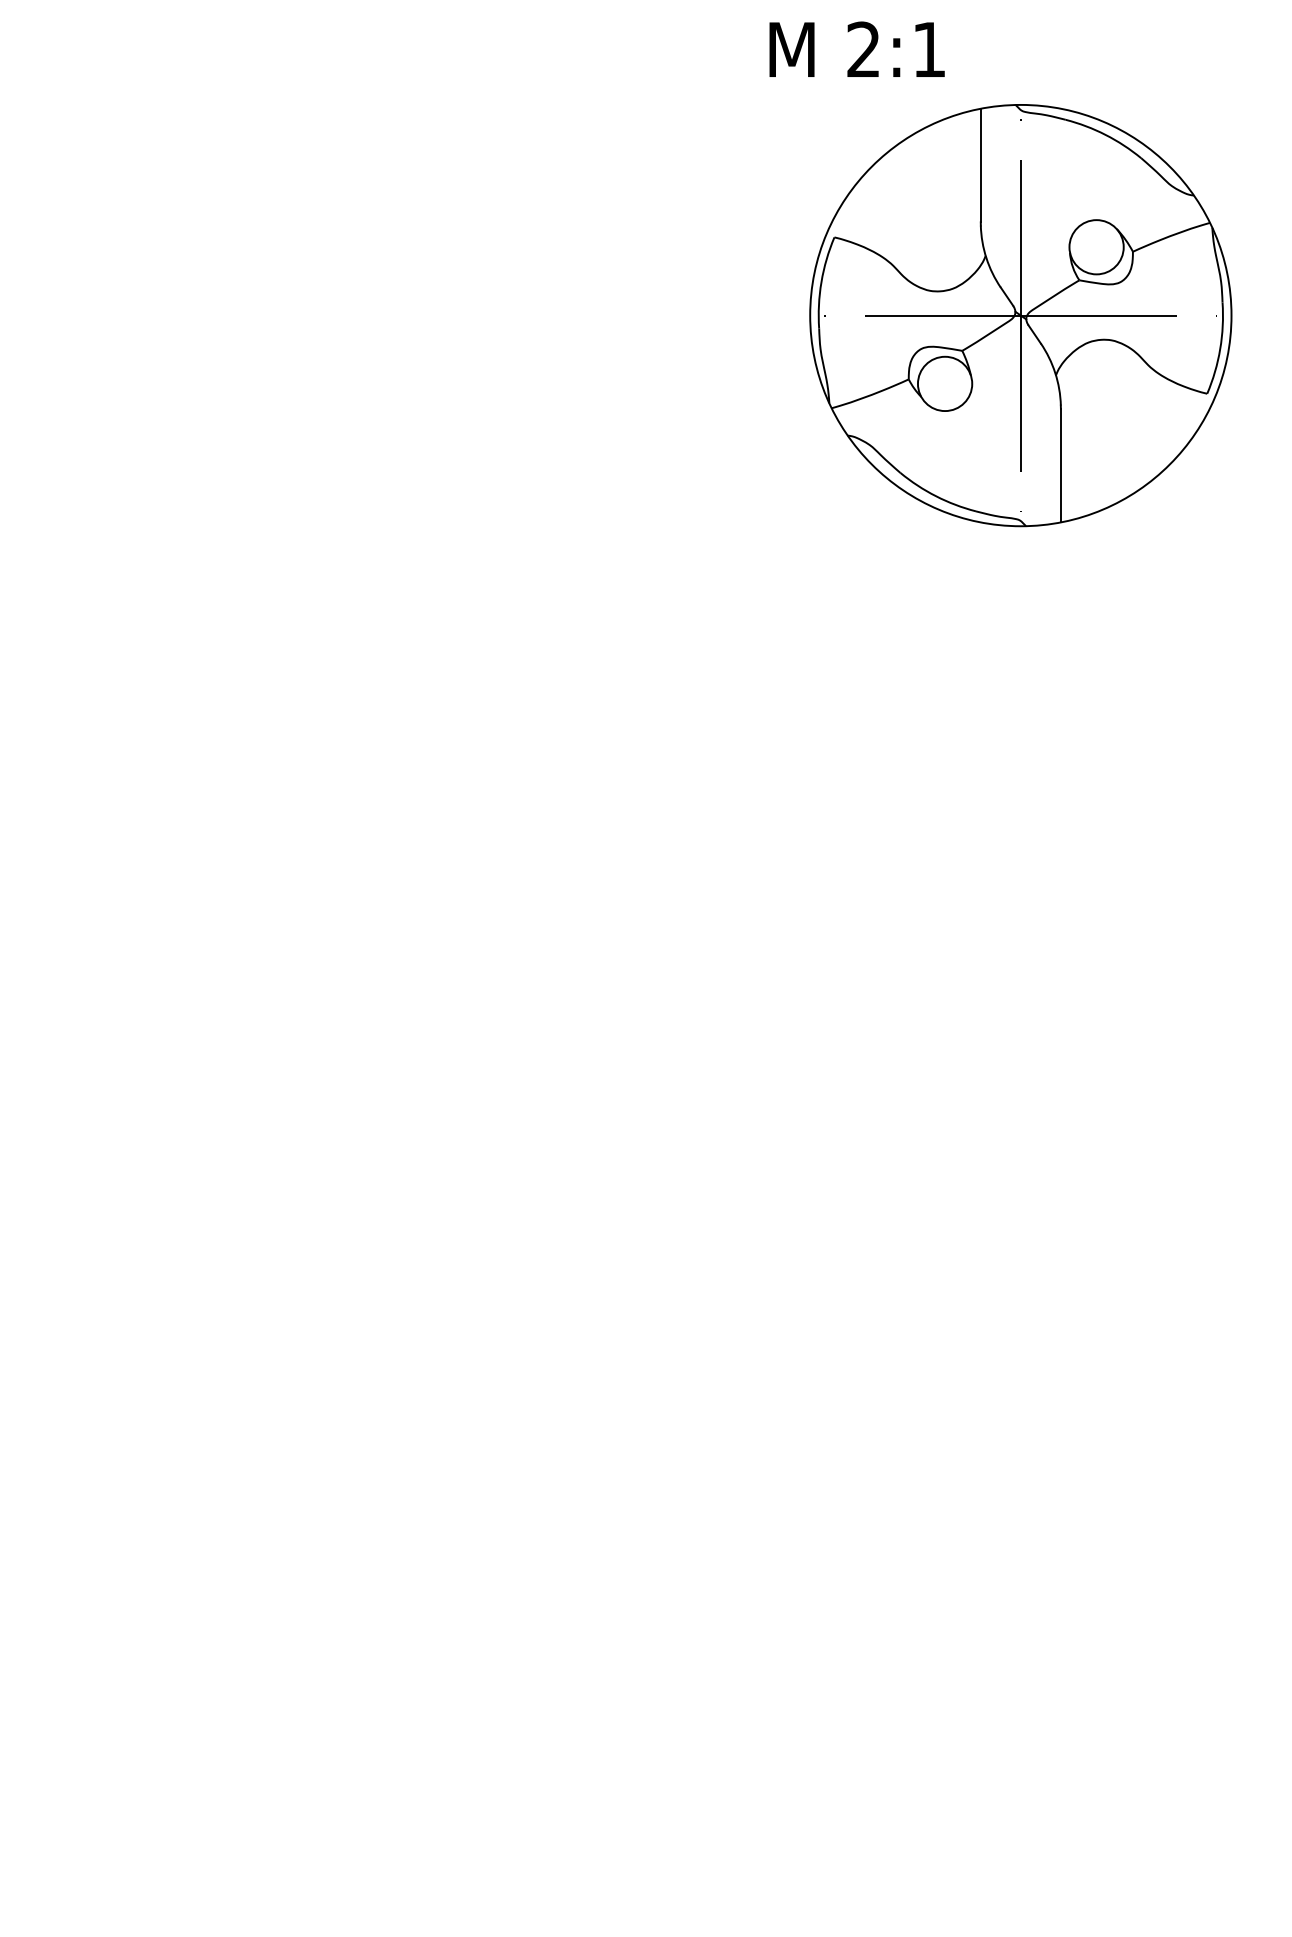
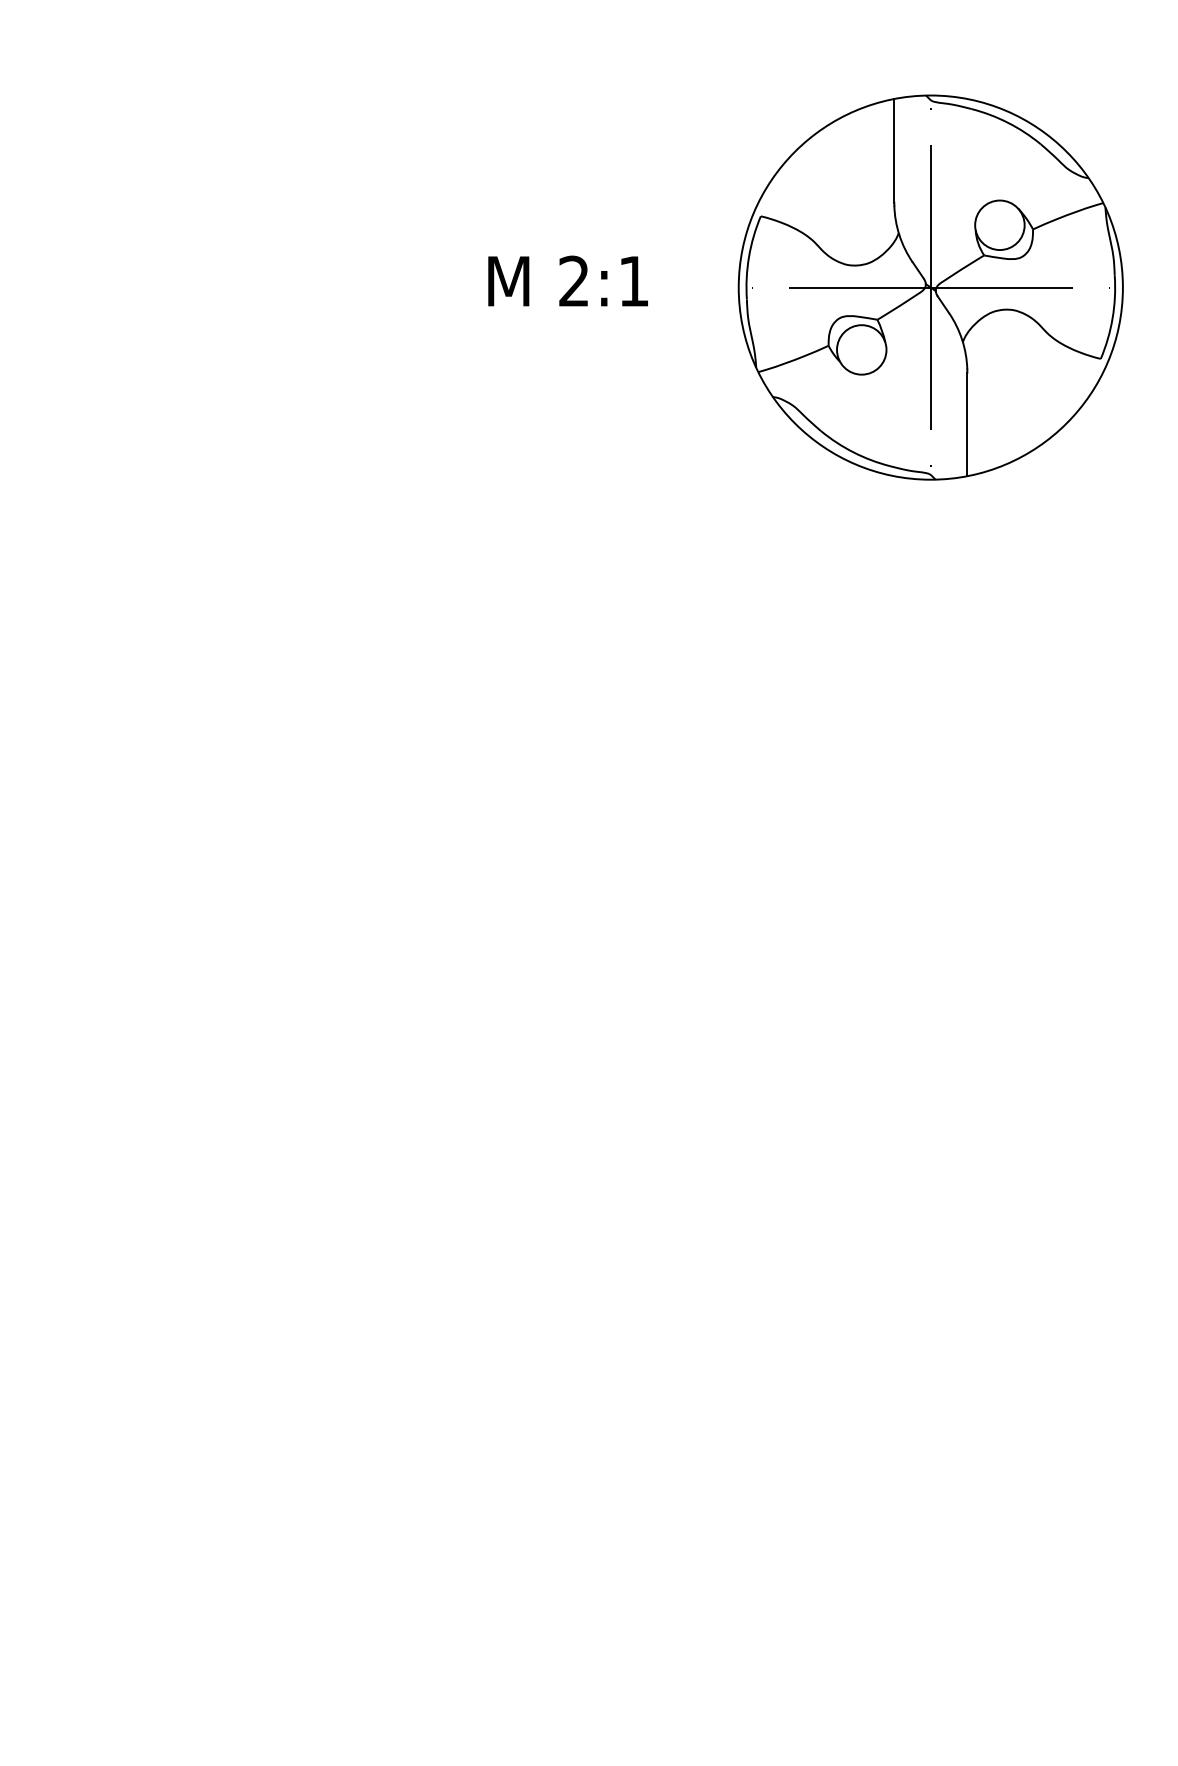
text: (856, 48) -> (567, 280), moved

